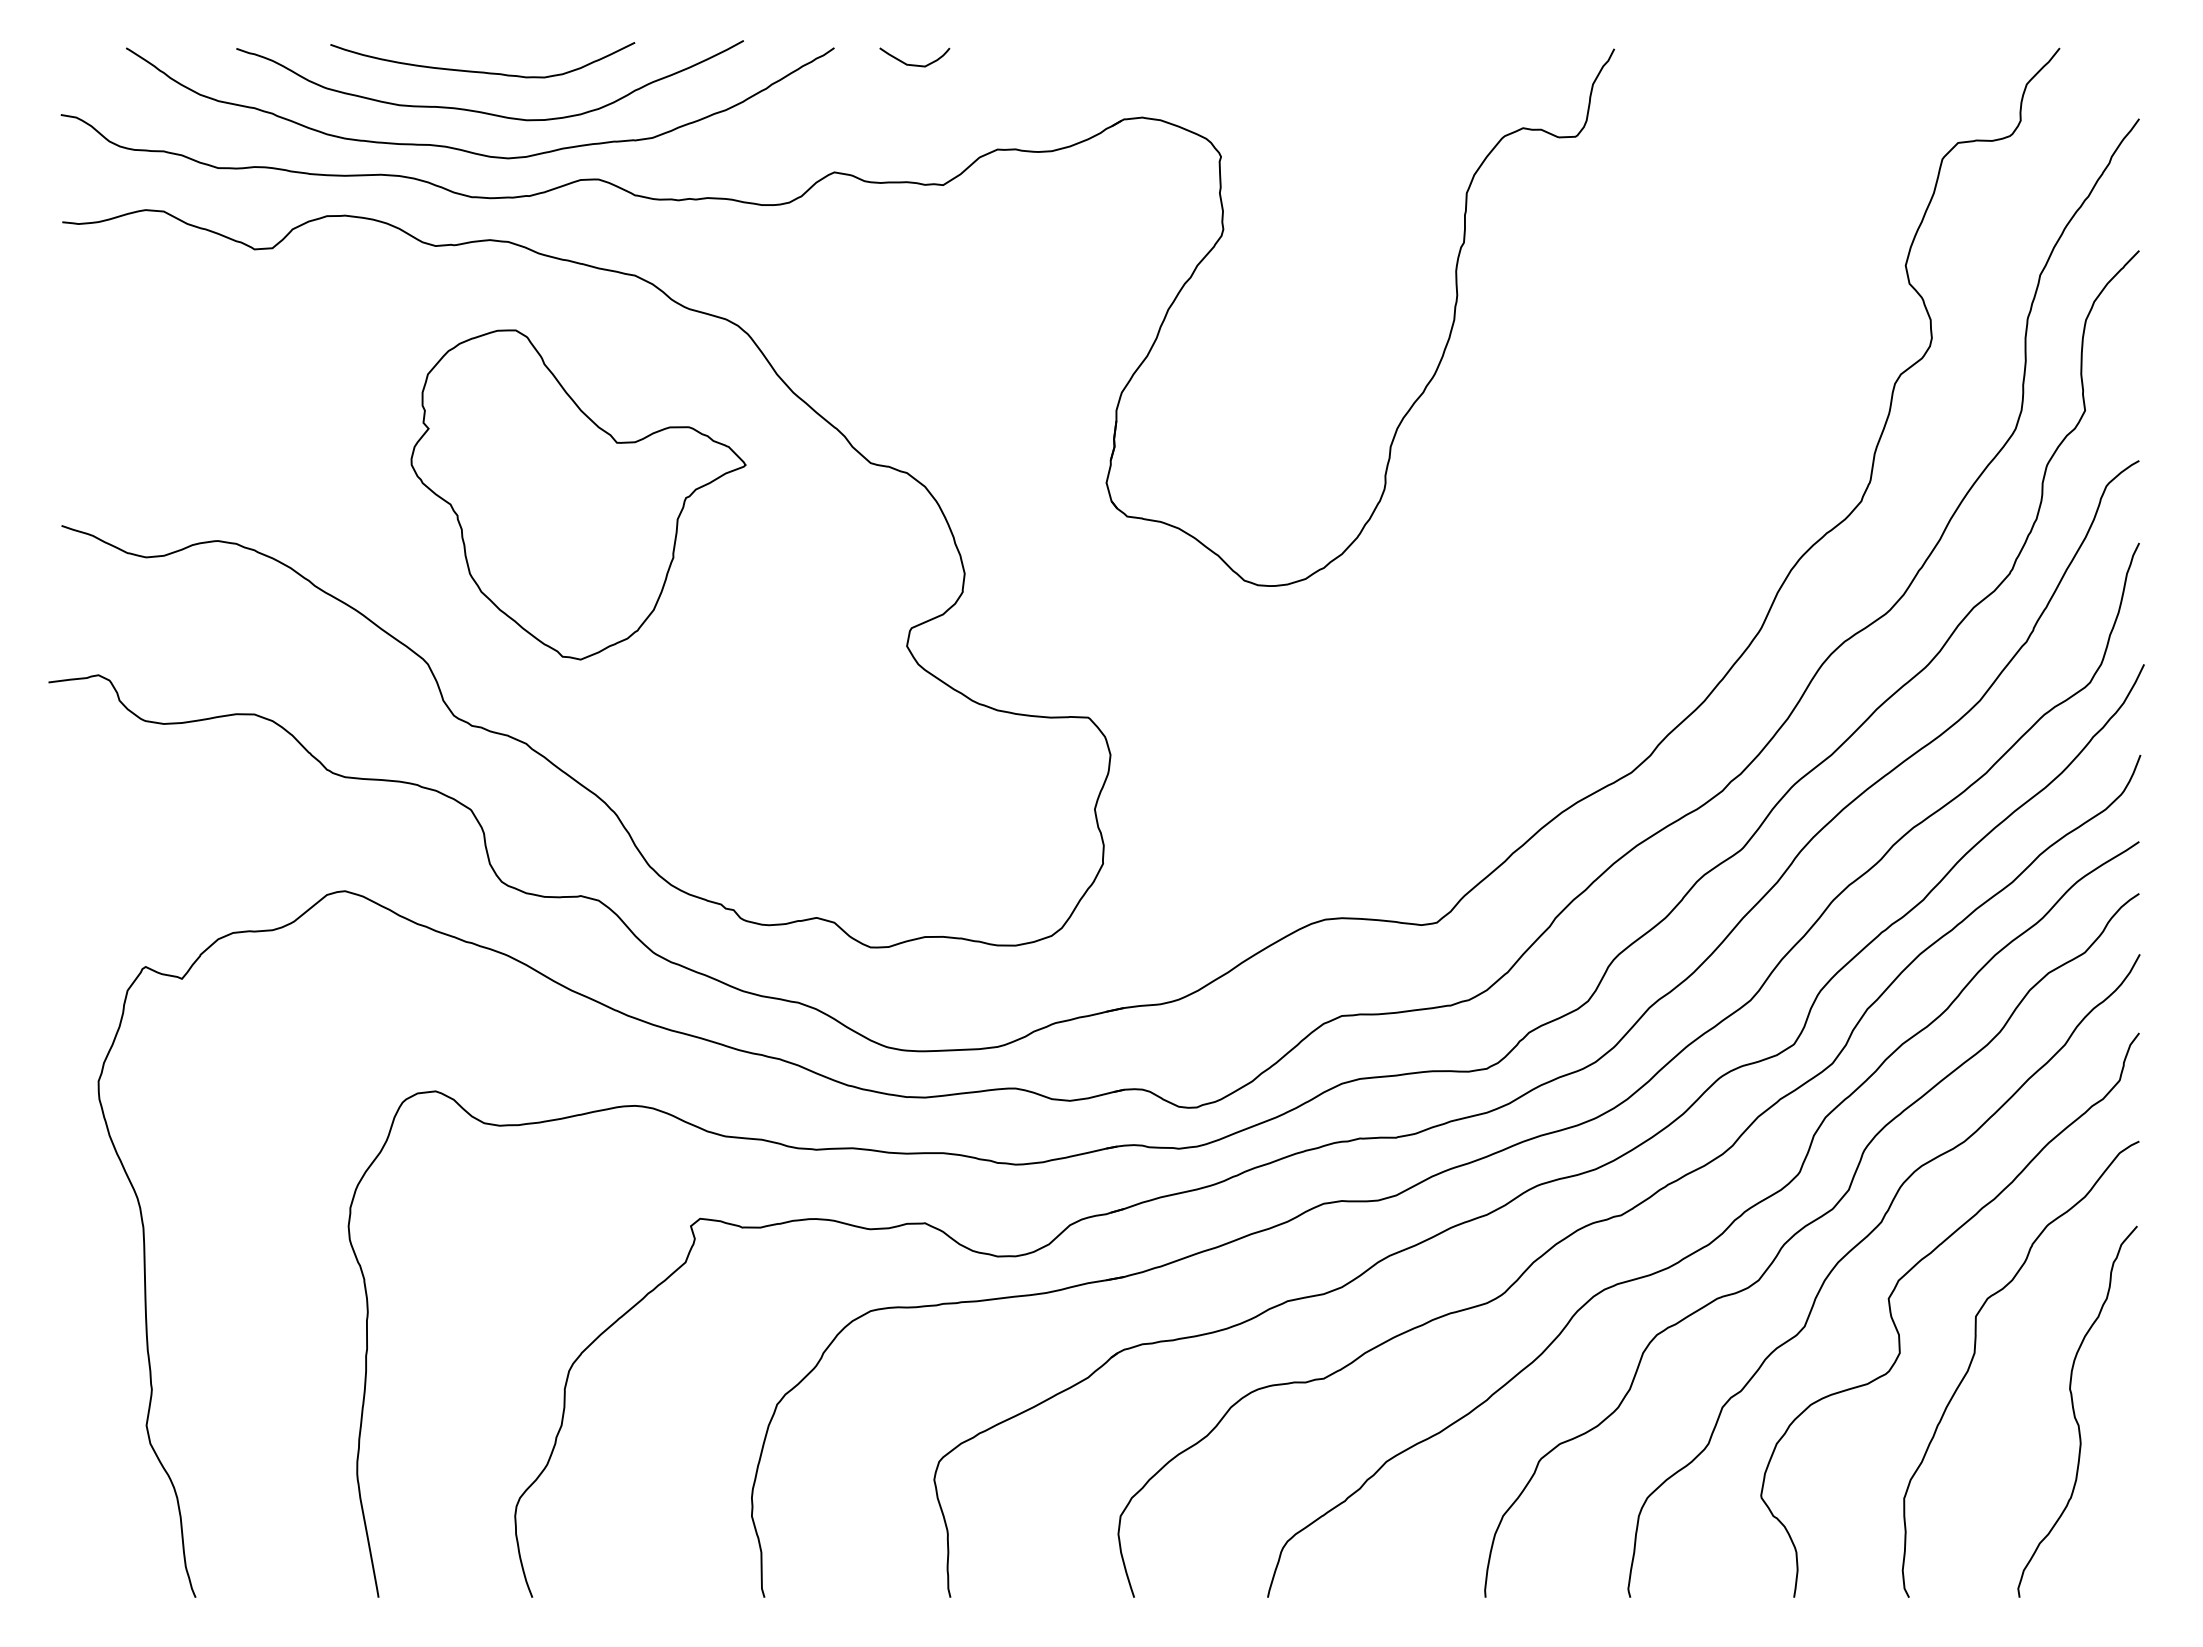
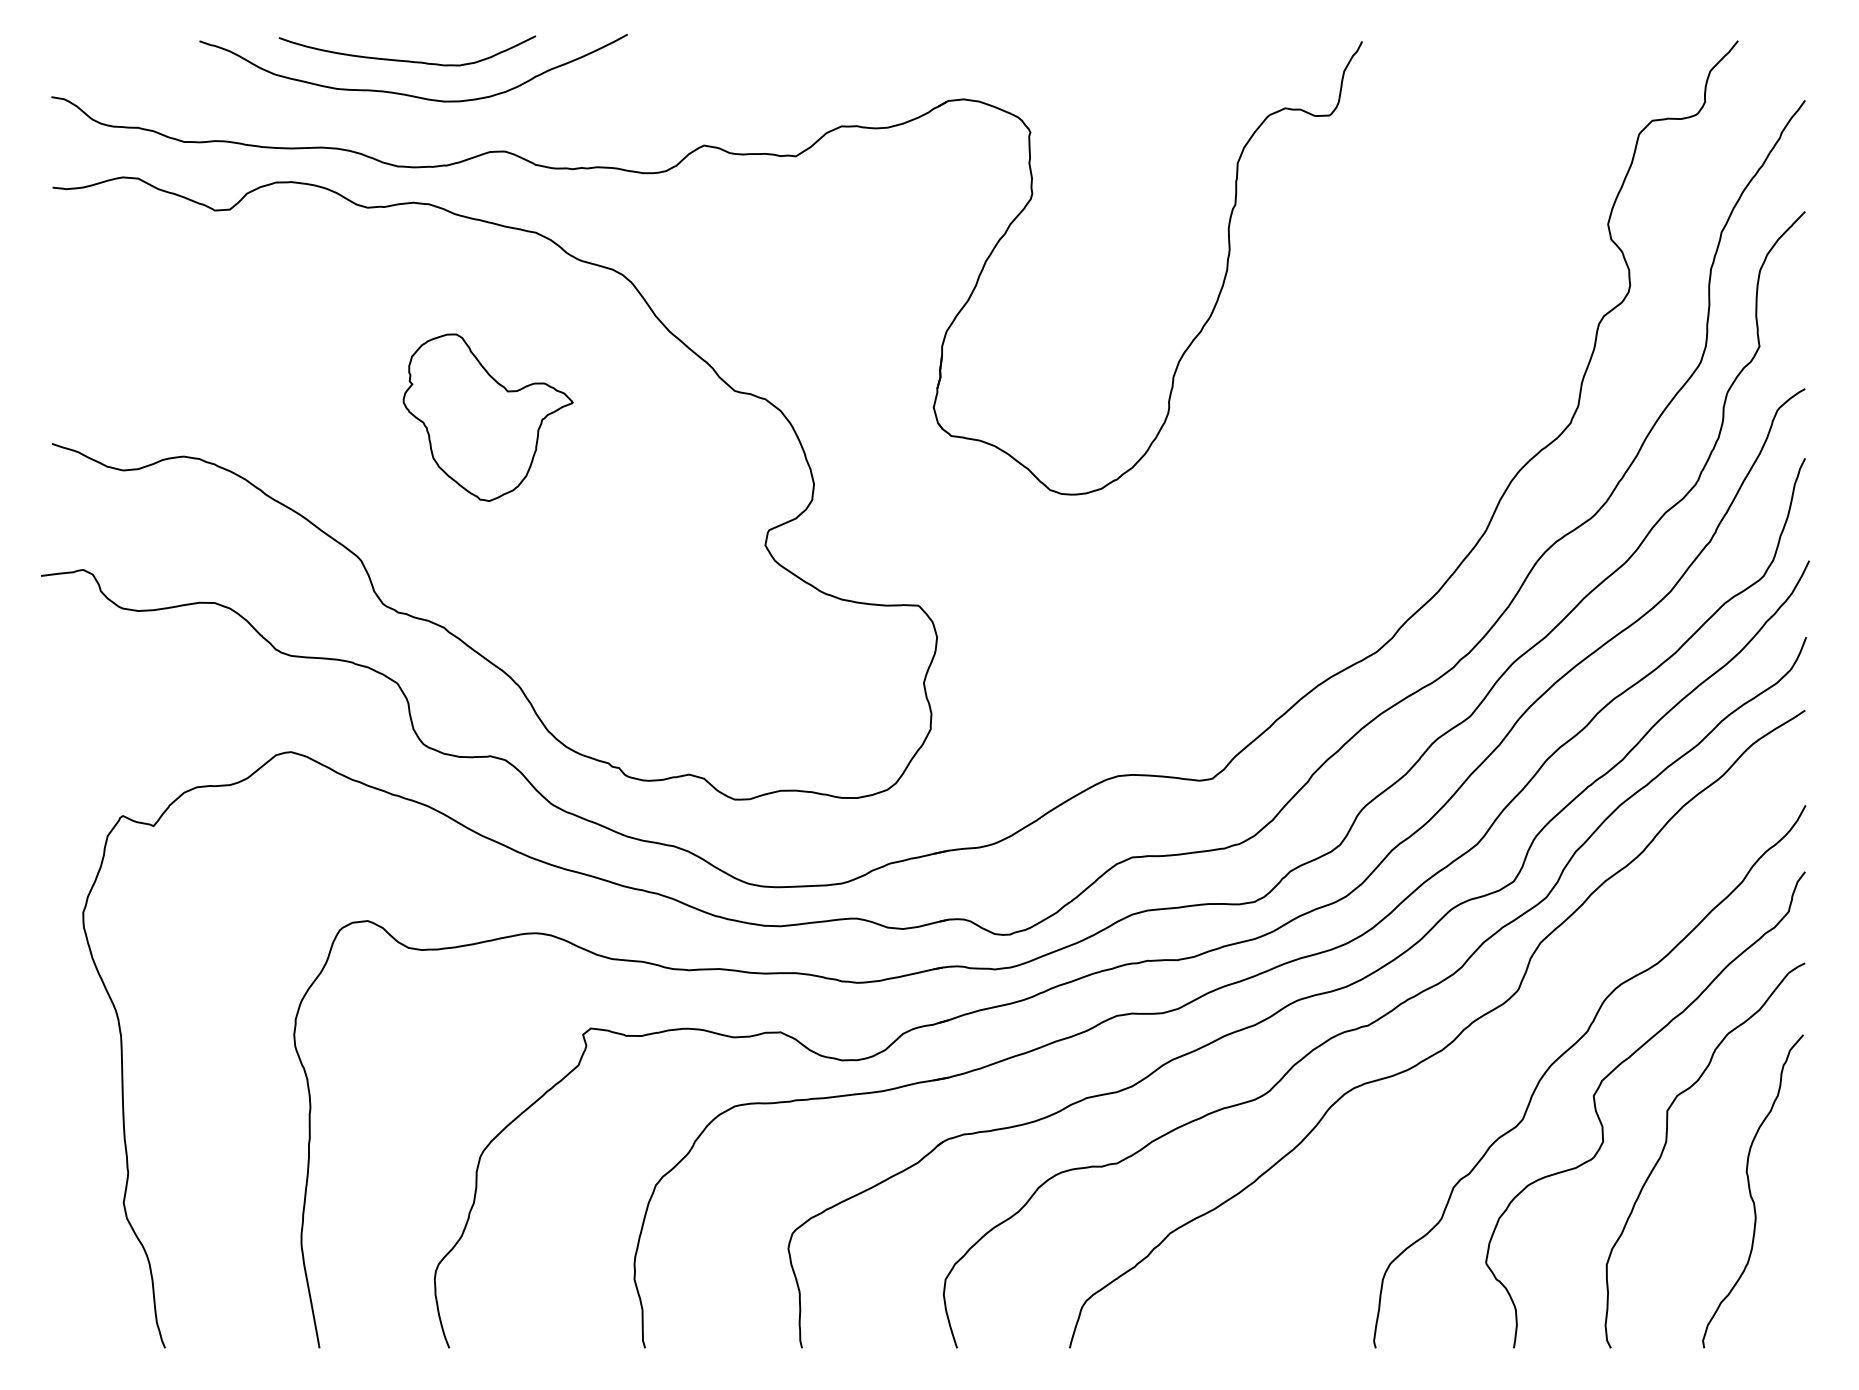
curve: (914, 64) -> (771, 54), removed
curve: (464, 149) -> (391, 126), removed
part: (578, 494) -> (488, 417), size x0.6
curve: (1799, 1232) -> (1518, 1040), removed

